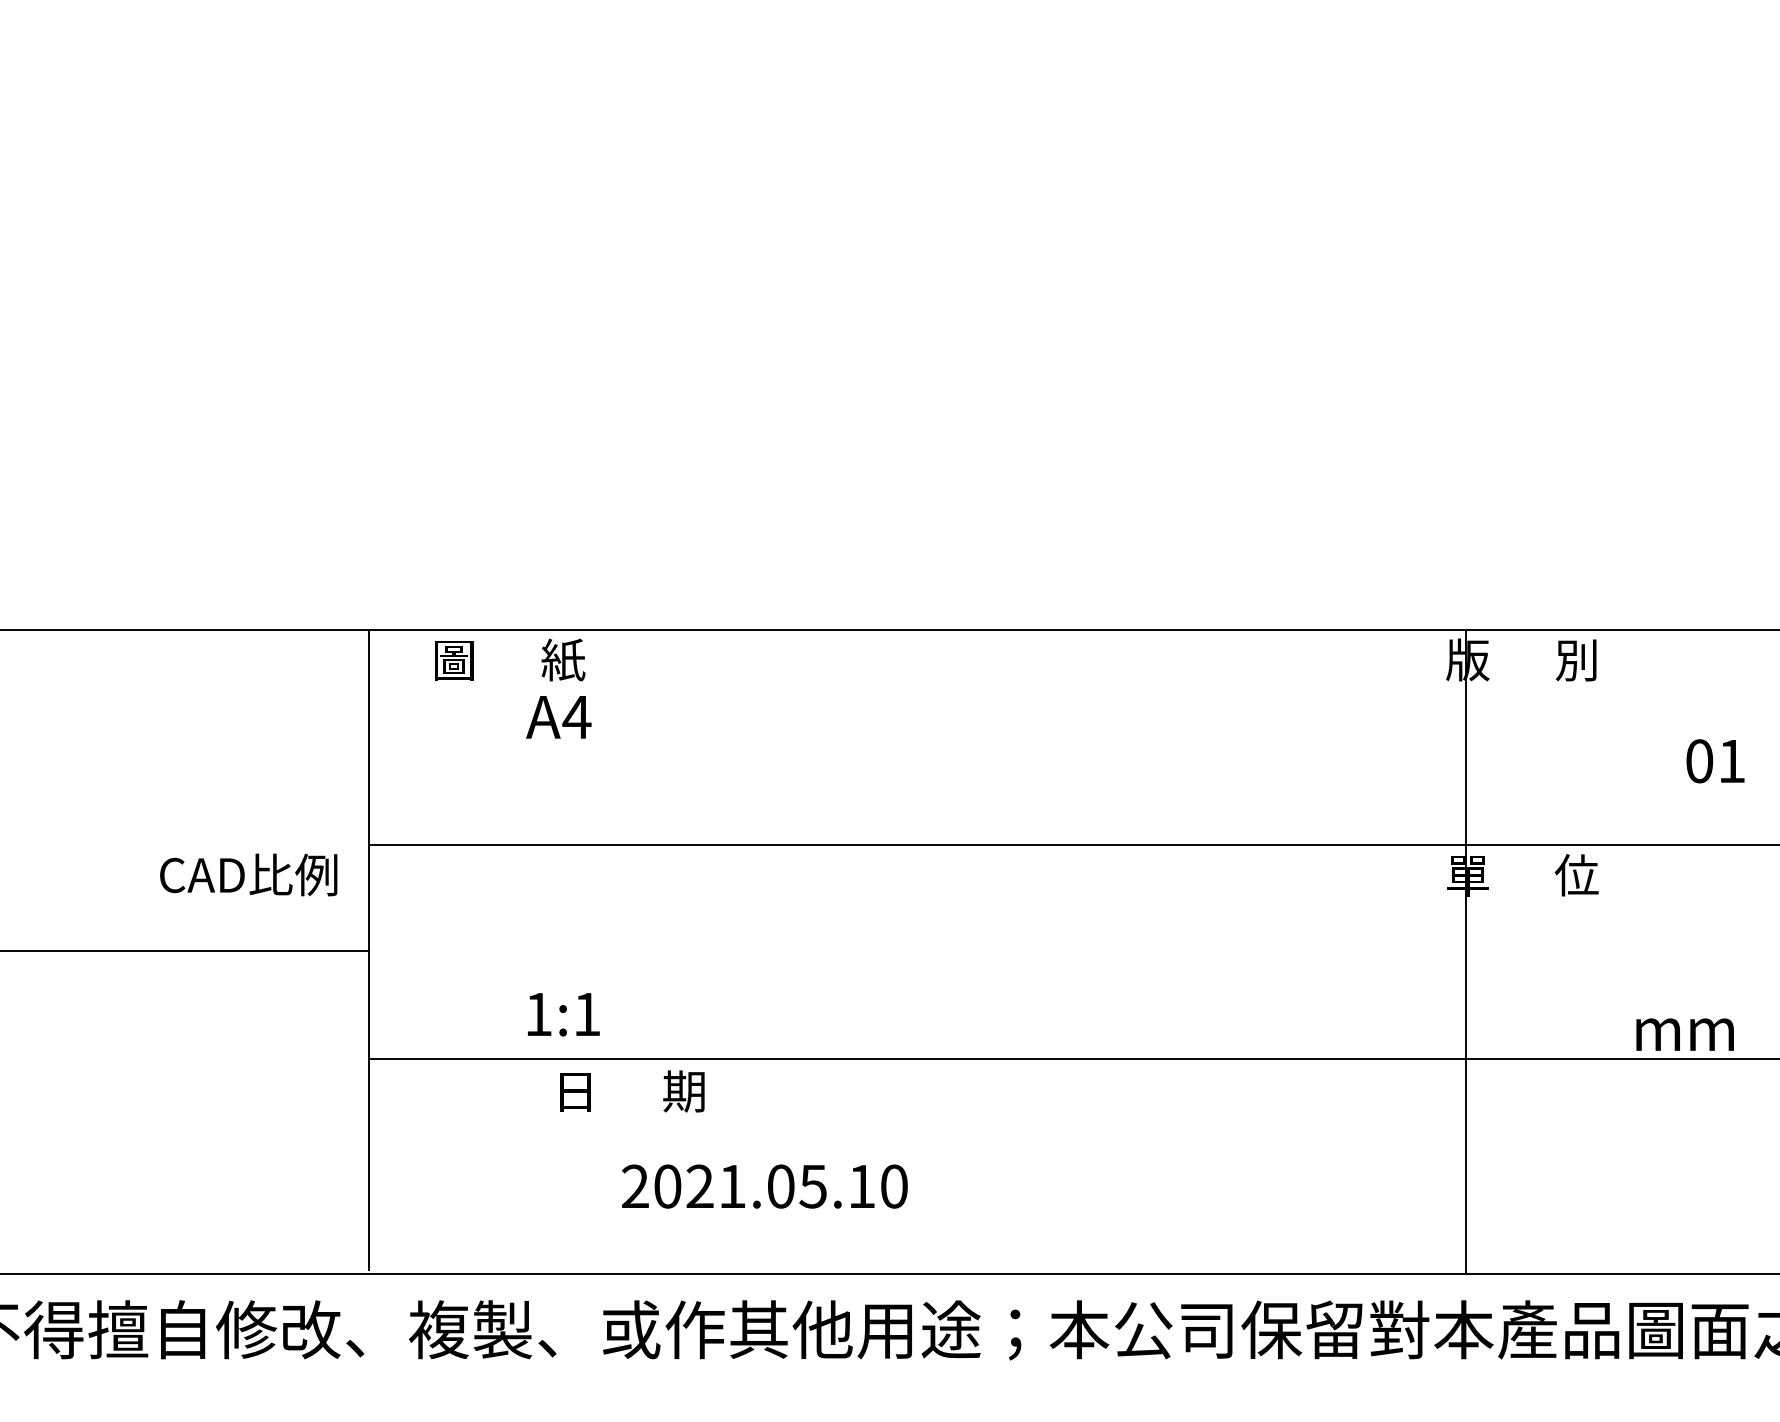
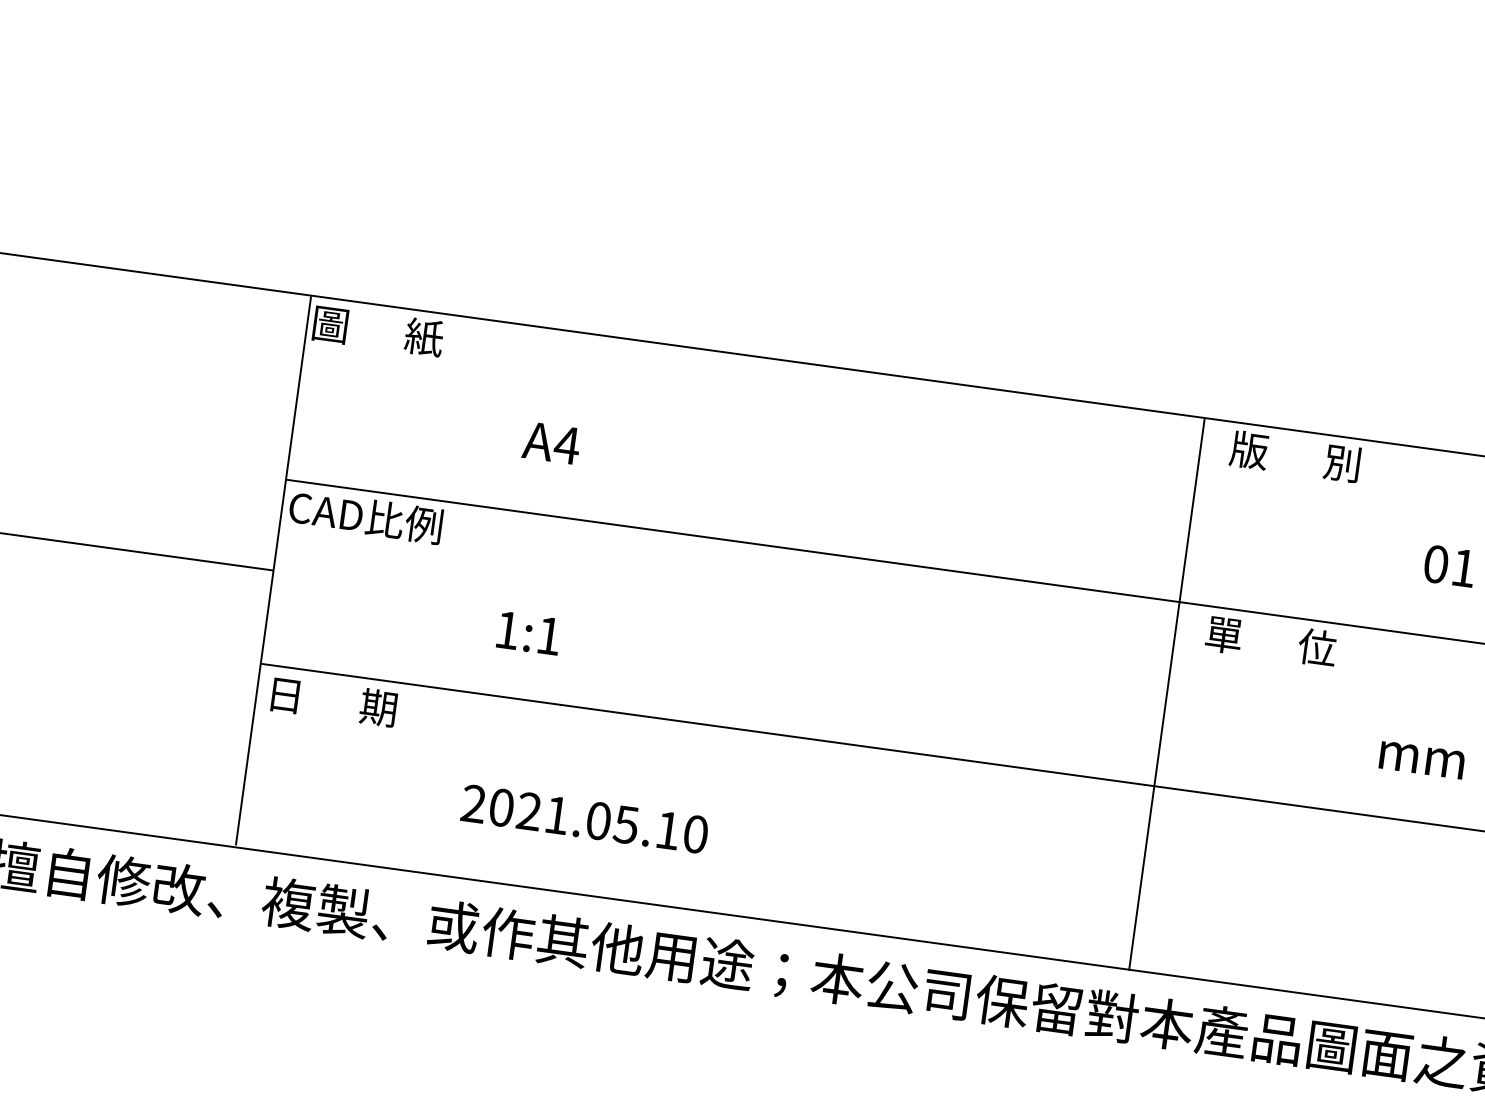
text: (510, 659) -> (378, 330), moved
text: (558, 717) -> (551, 443), moved
text: (248, 874) -> (365, 516), moved
line: (1465, 952) -> (1166, 694), moved
text: (563, 1014) -> (528, 633), moved
text: (1684, 1034) -> (1421, 759), moved
text: (632, 1091) -> (334, 701), moved

